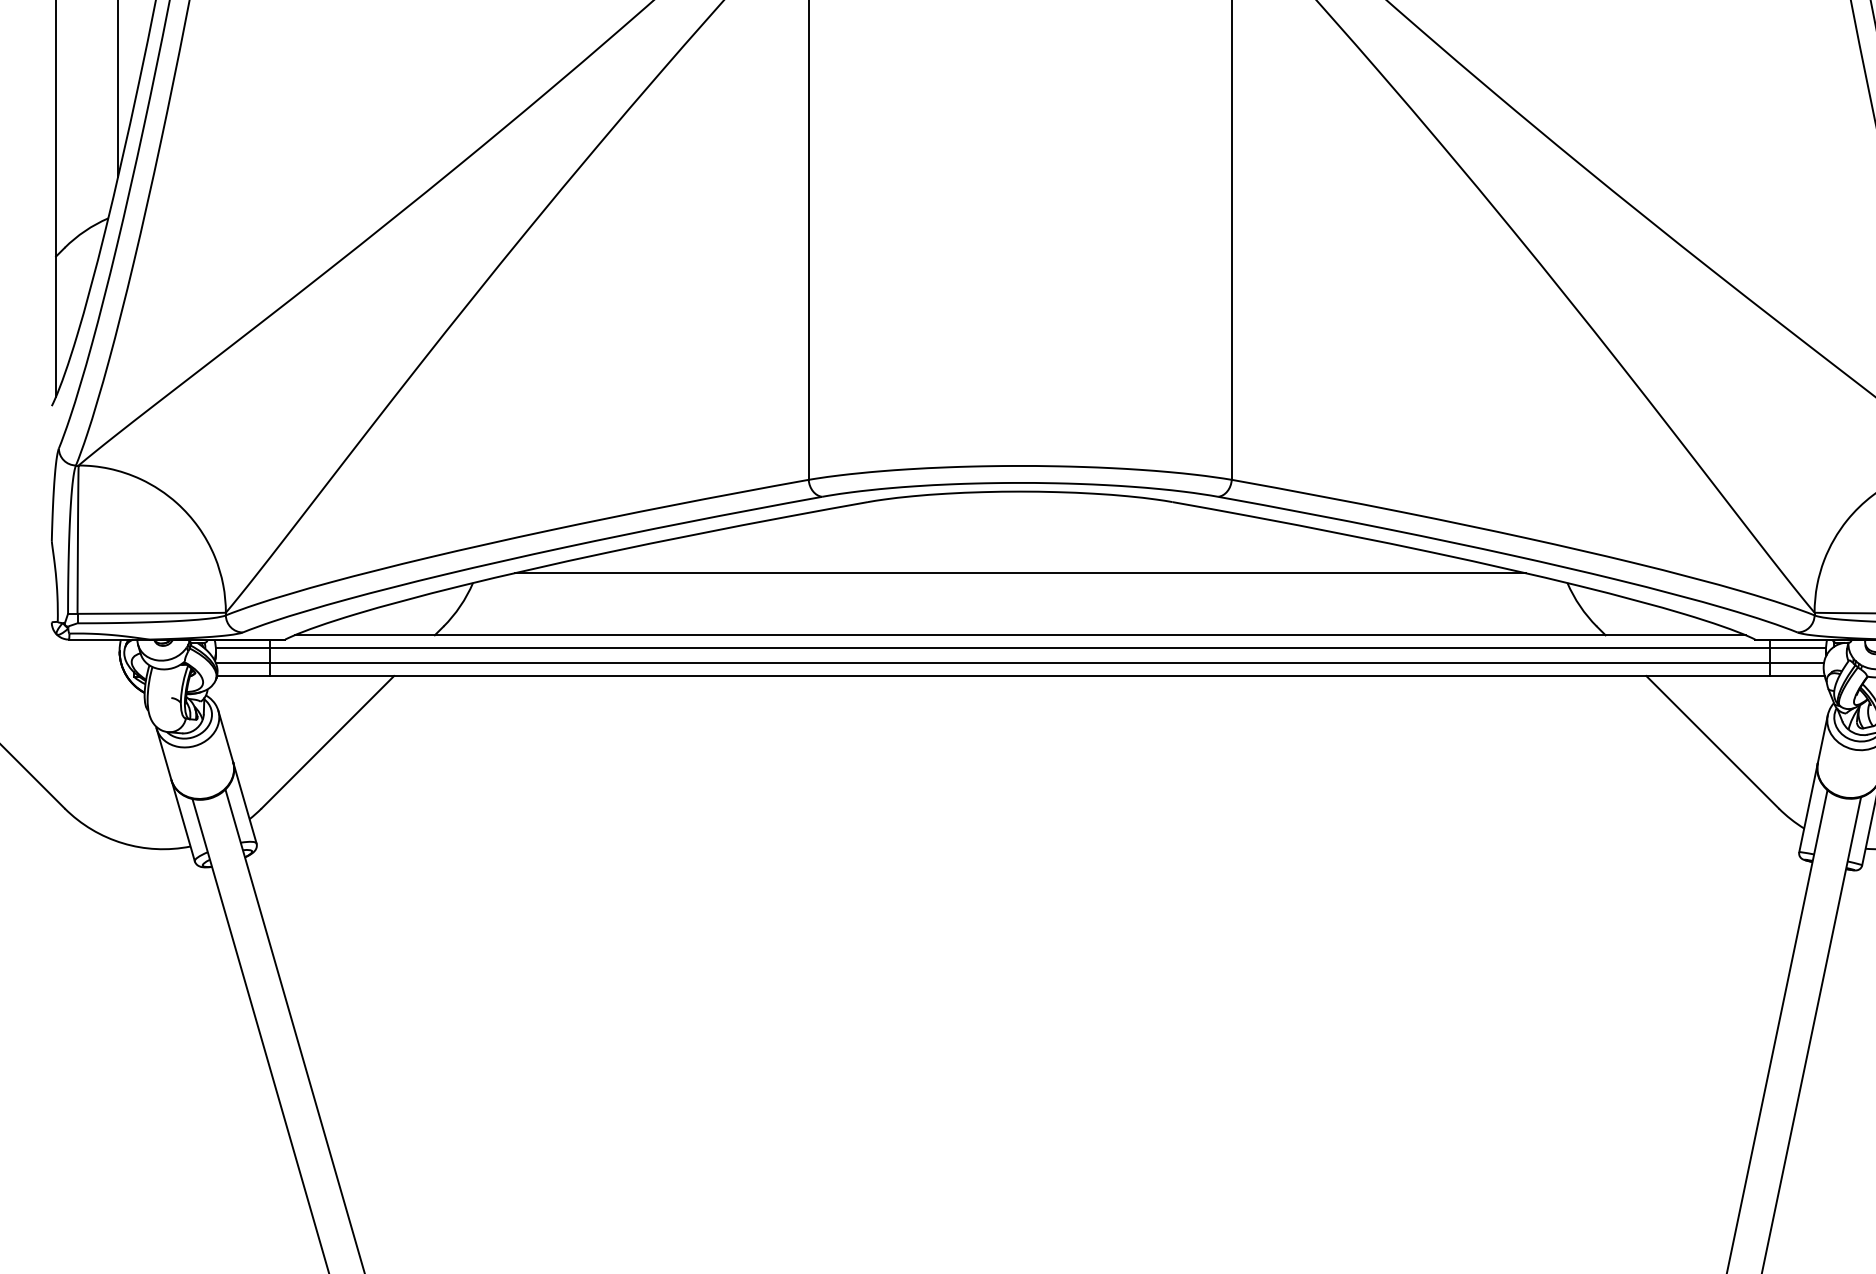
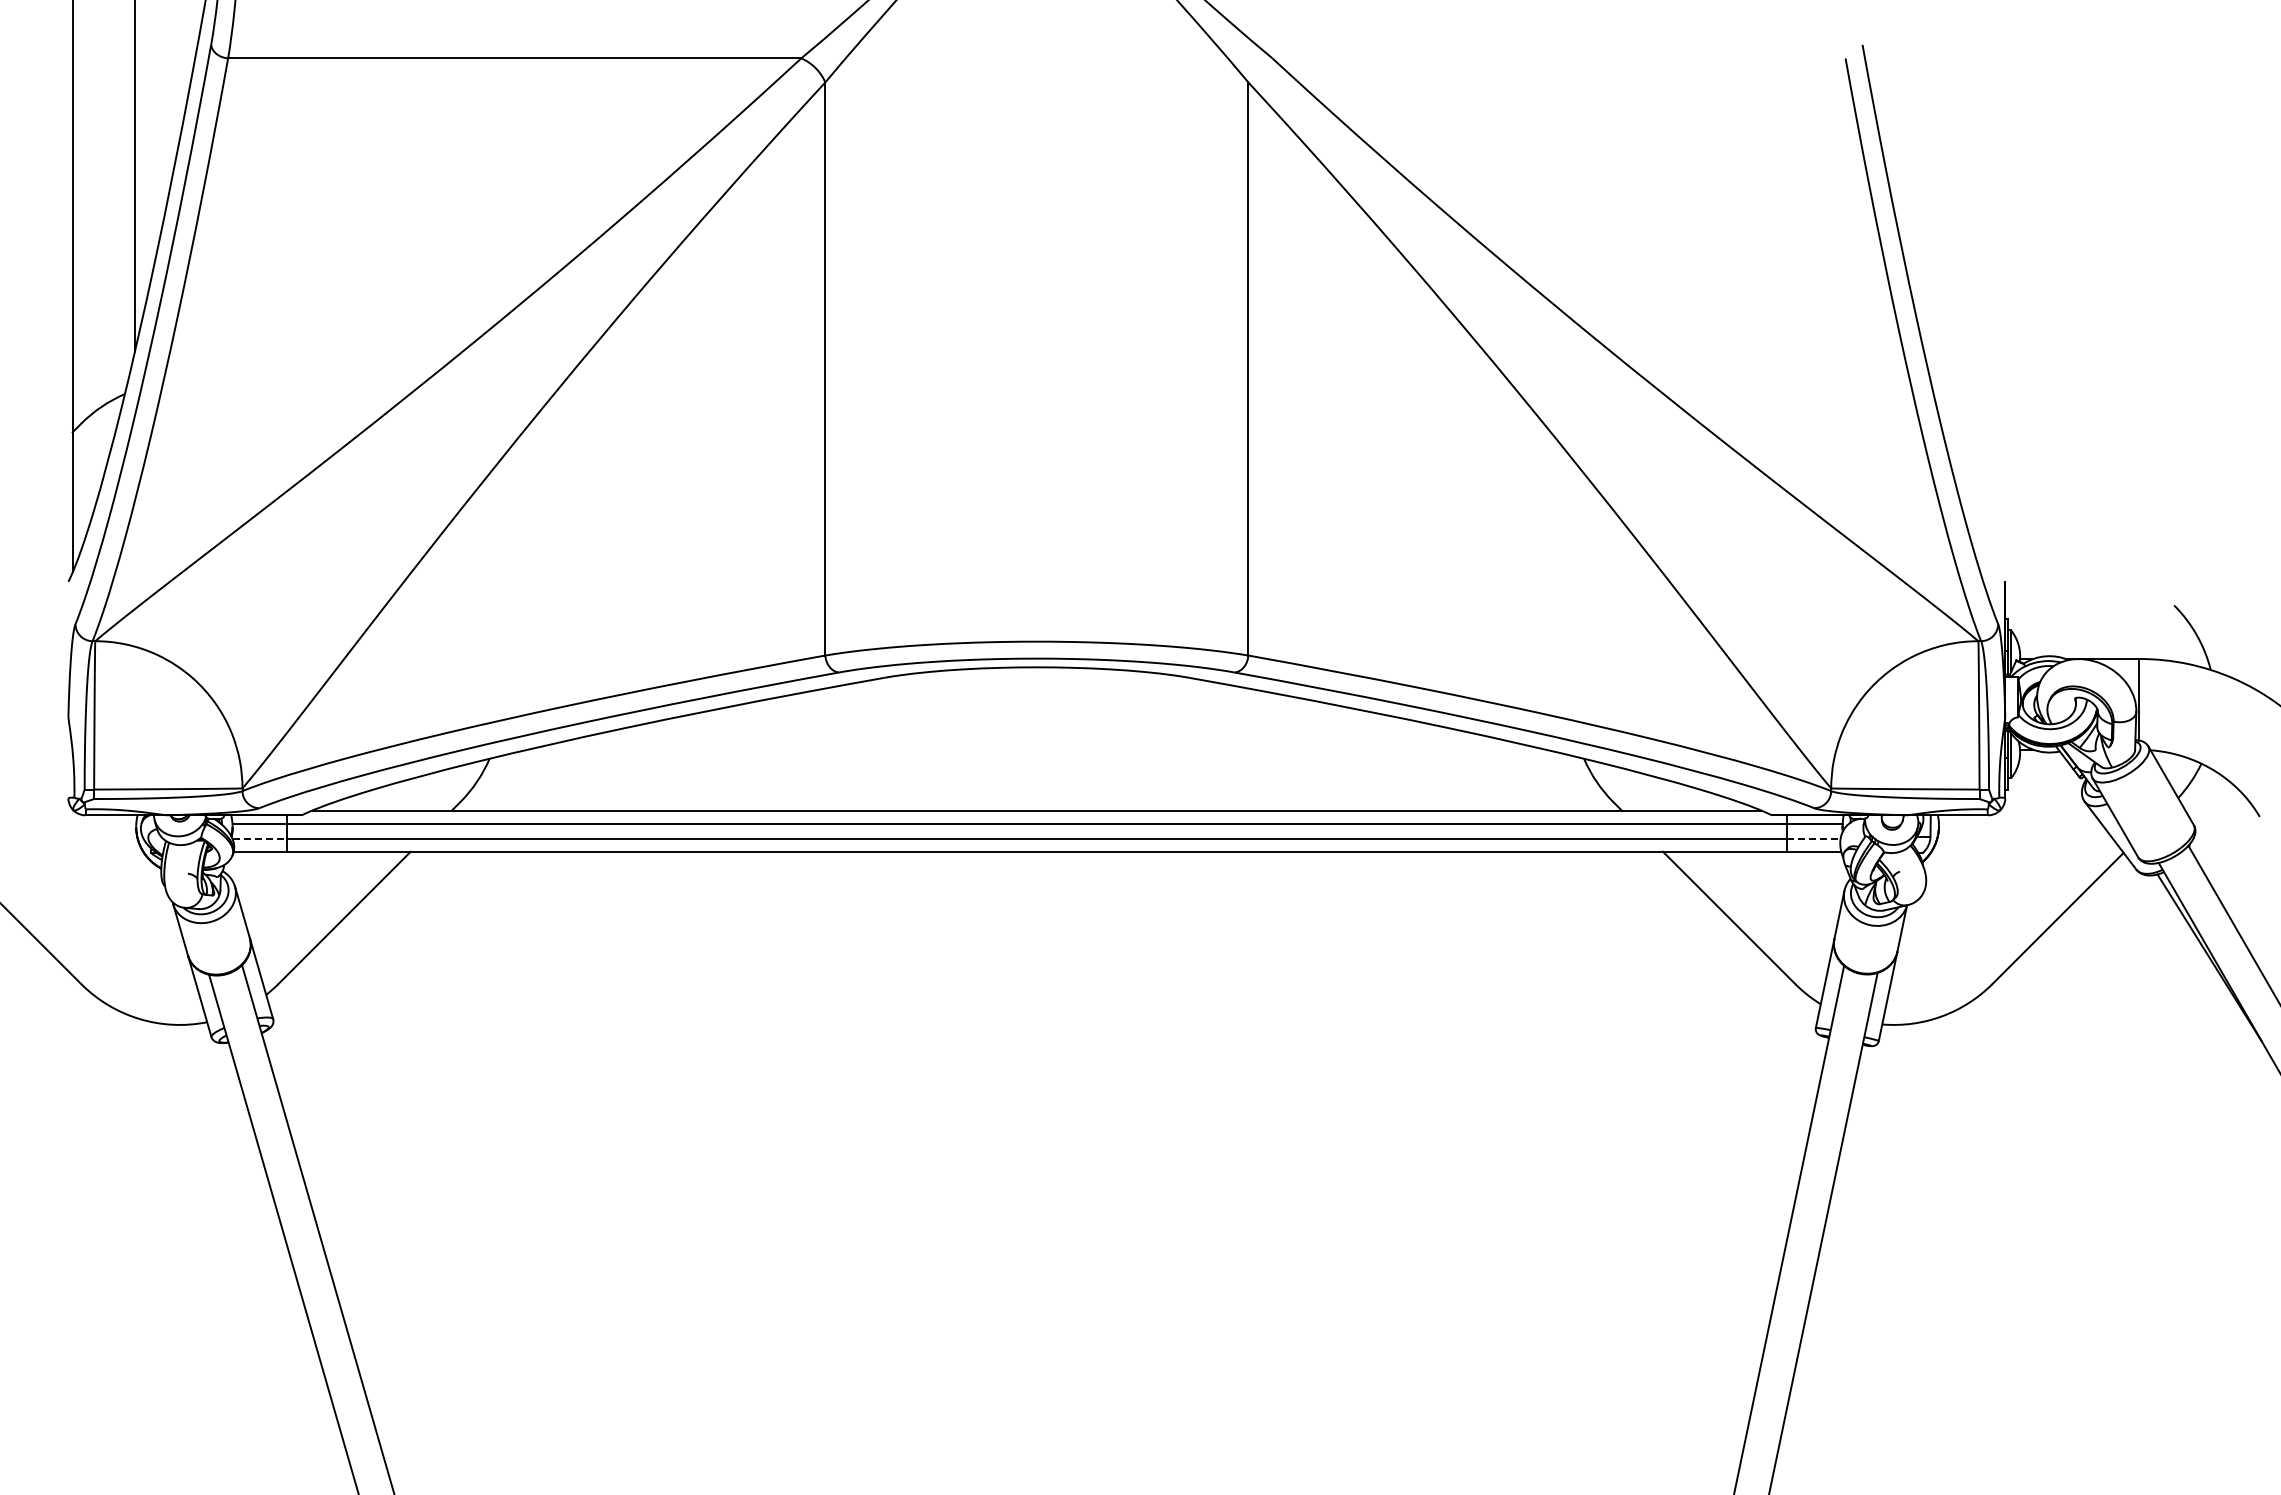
line: (1019, 572) -> (1036, 748), removed
line: (243, 662) -> (260, 838), solid -> dashed
line: (1796, 662) -> (1813, 838), solid -> dashed

